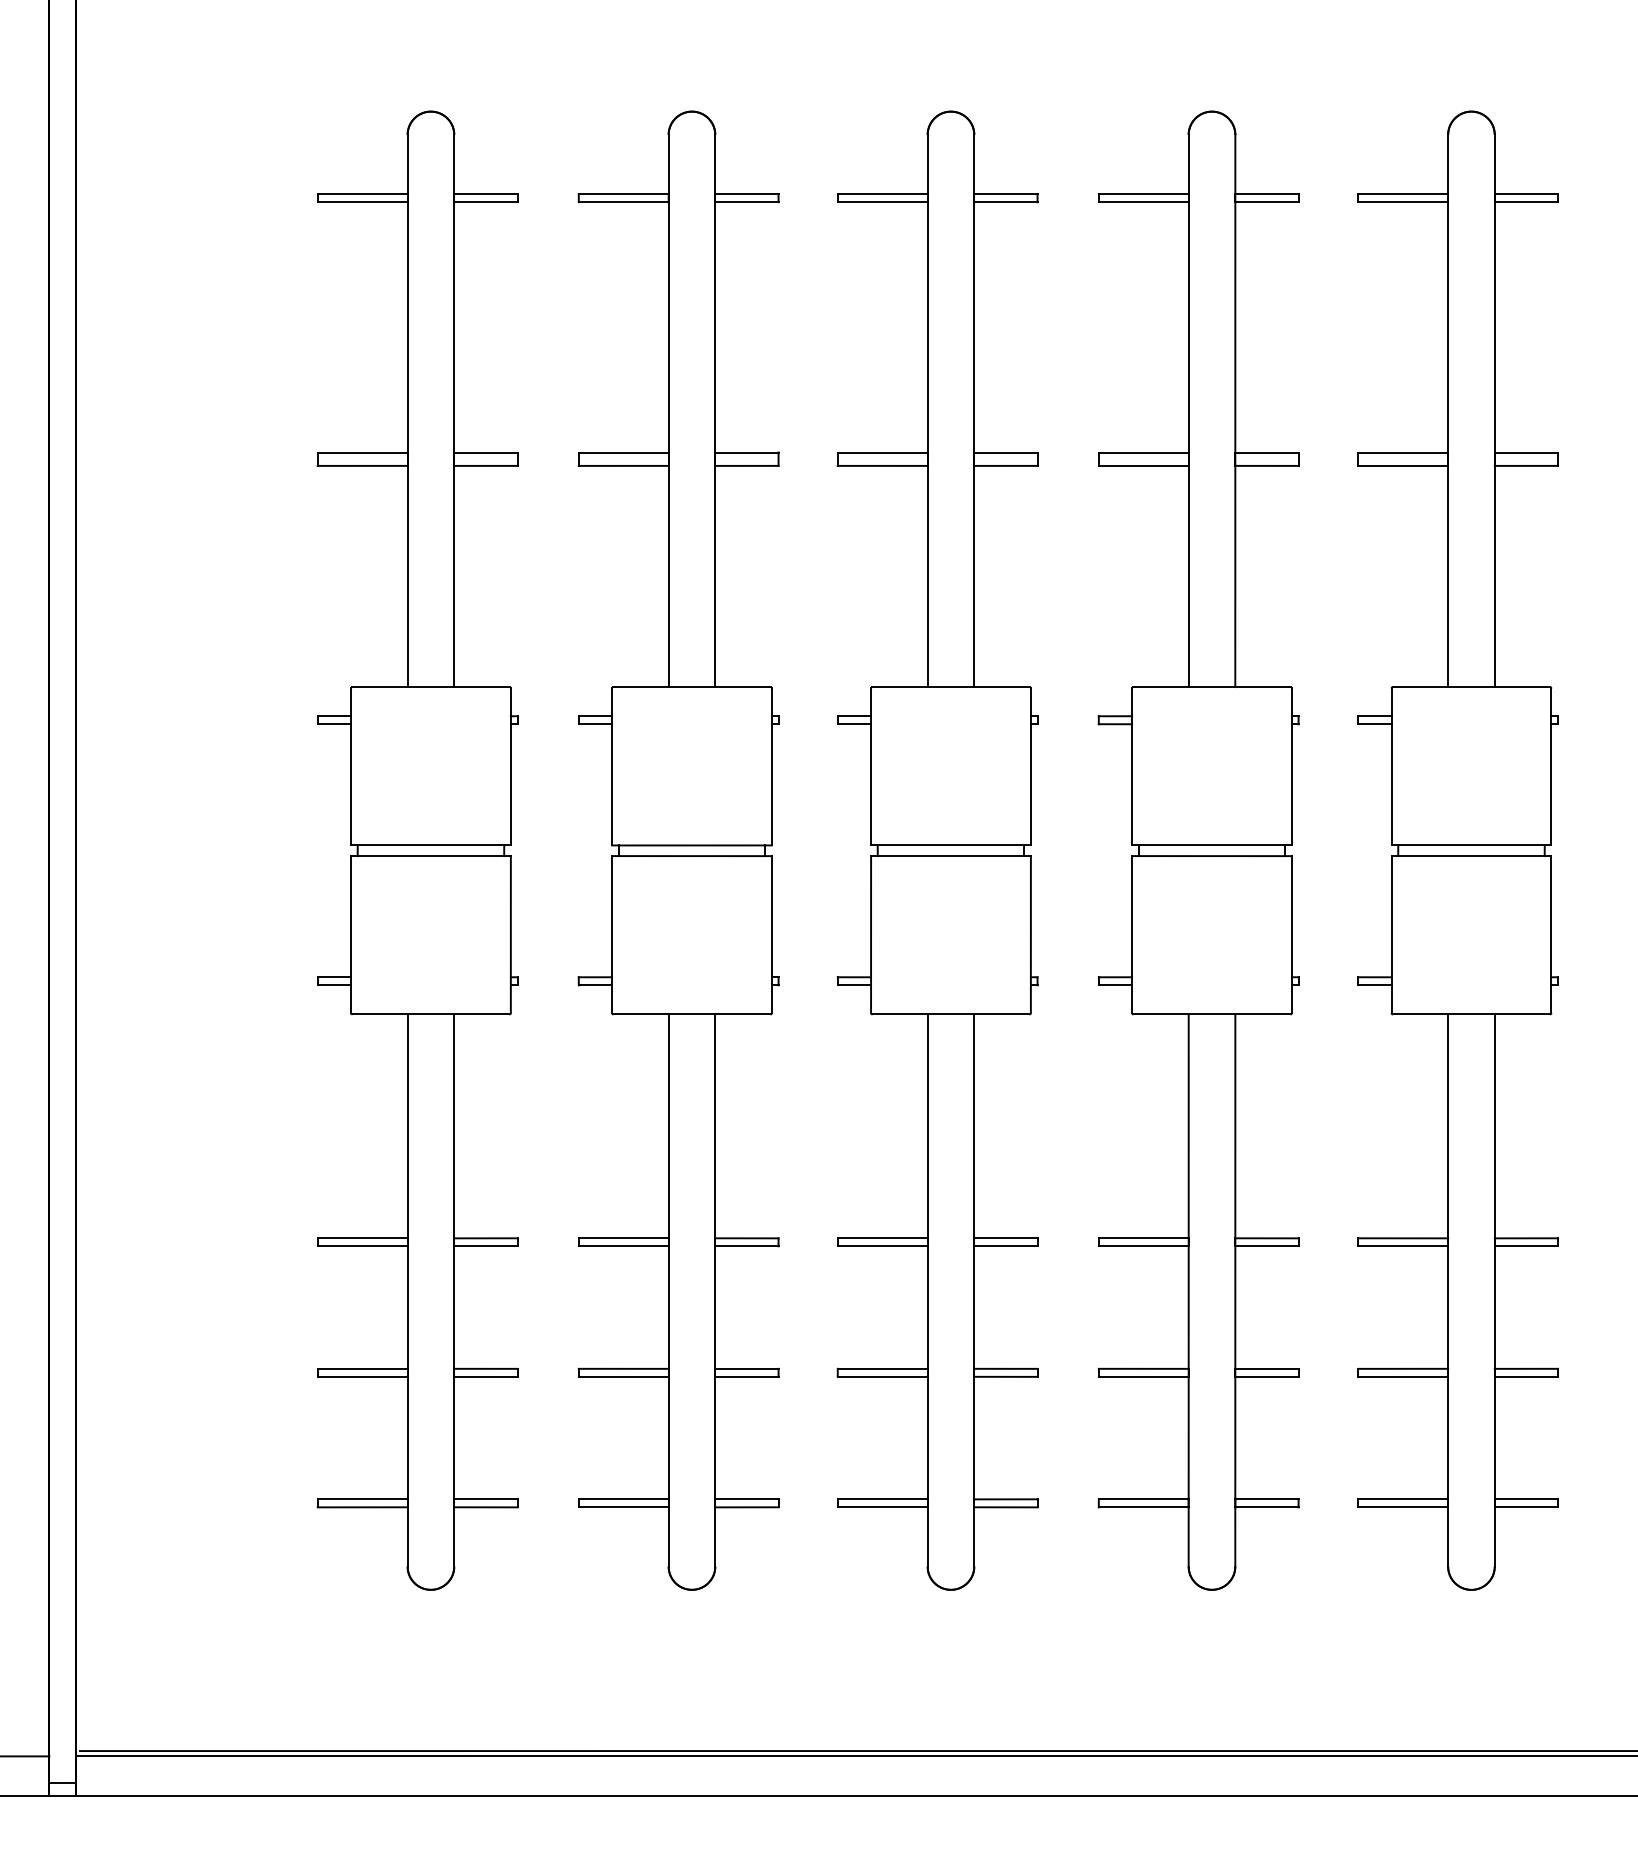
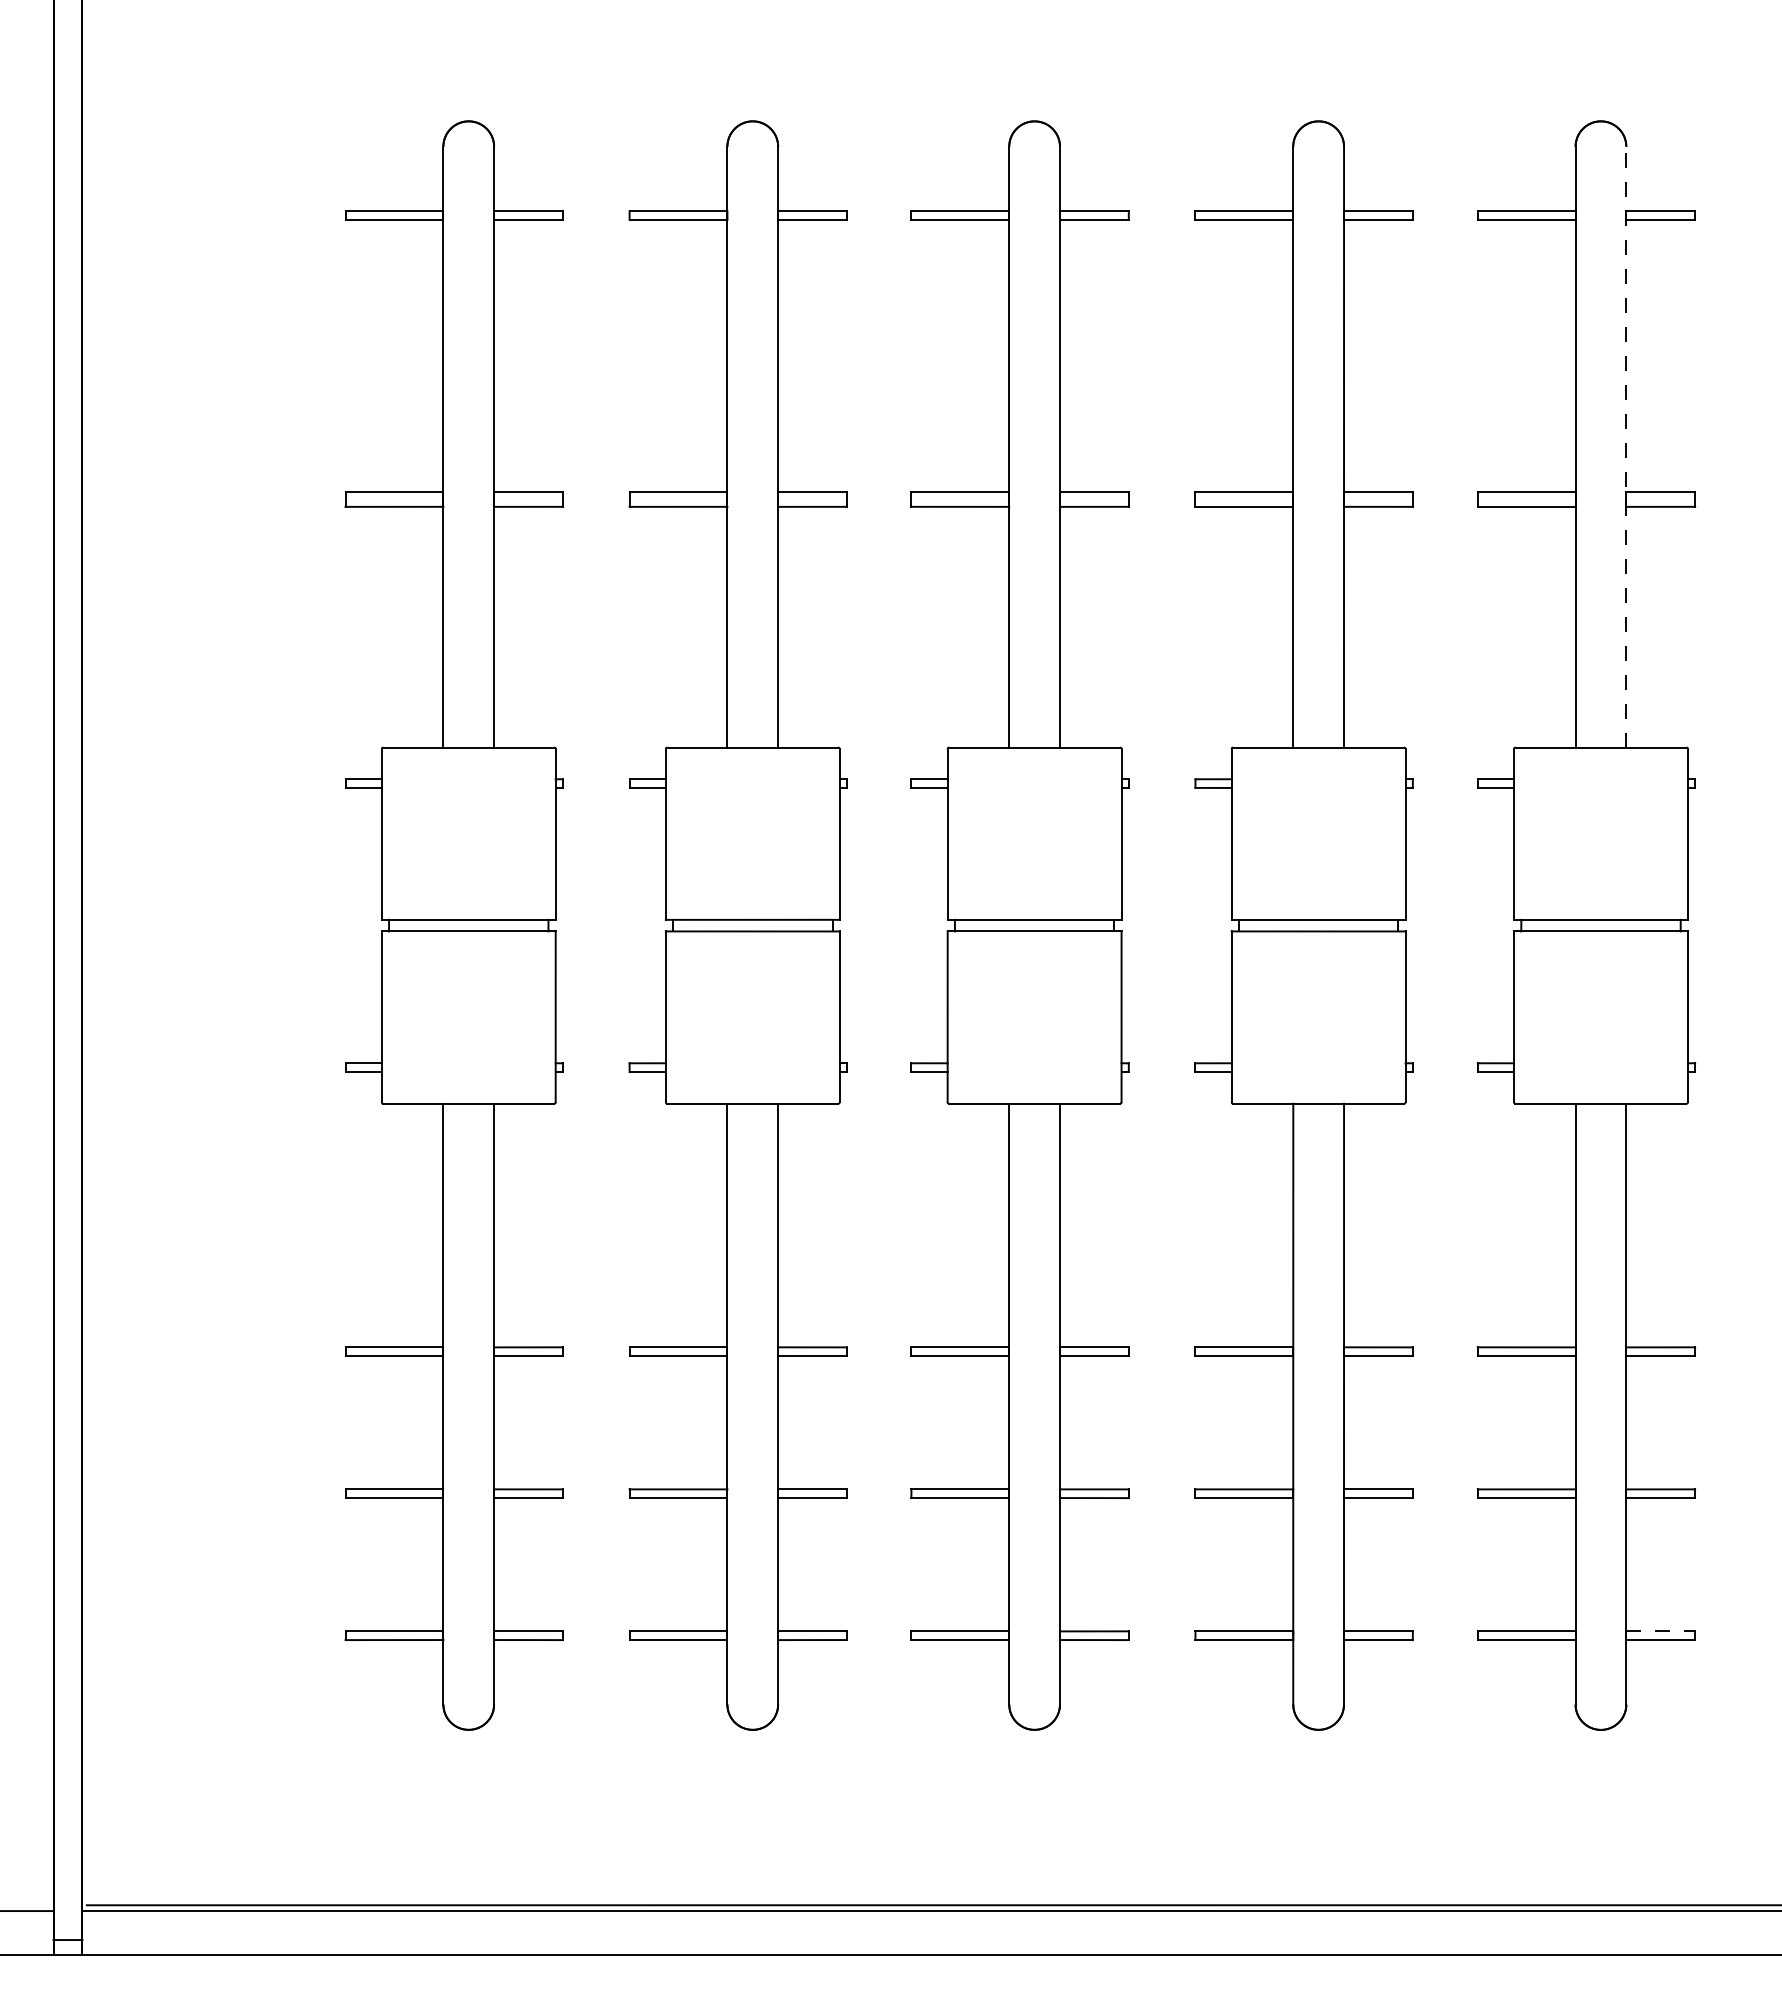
line: (1494, 410) -> (1626, 446), solid -> dashed
line: (1527, 1499) -> (1661, 1631), solid -> dashed

